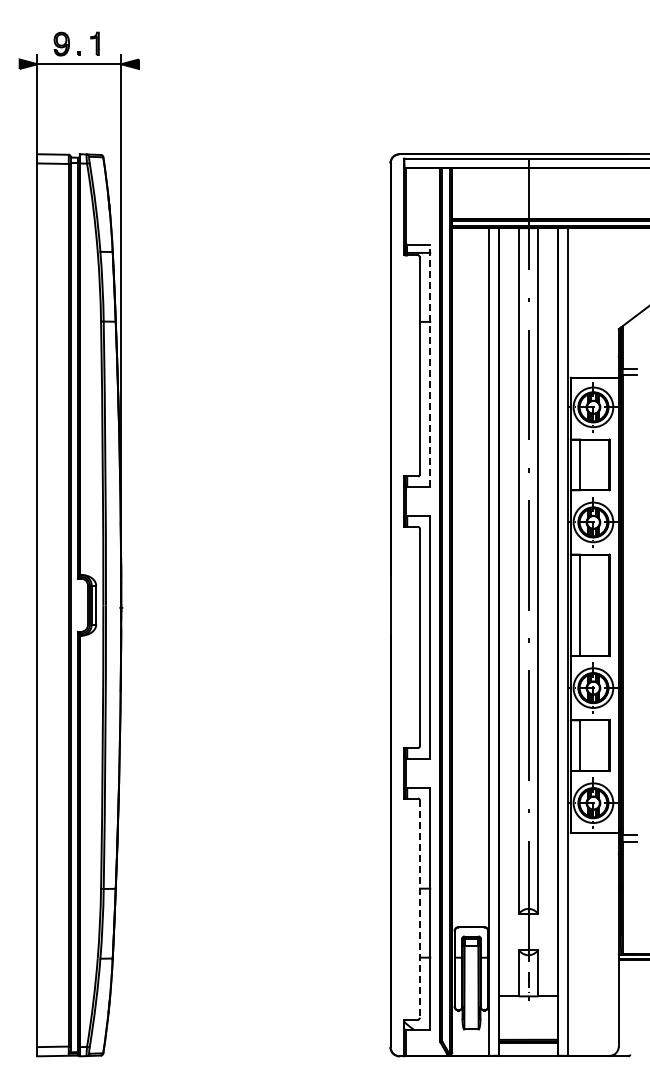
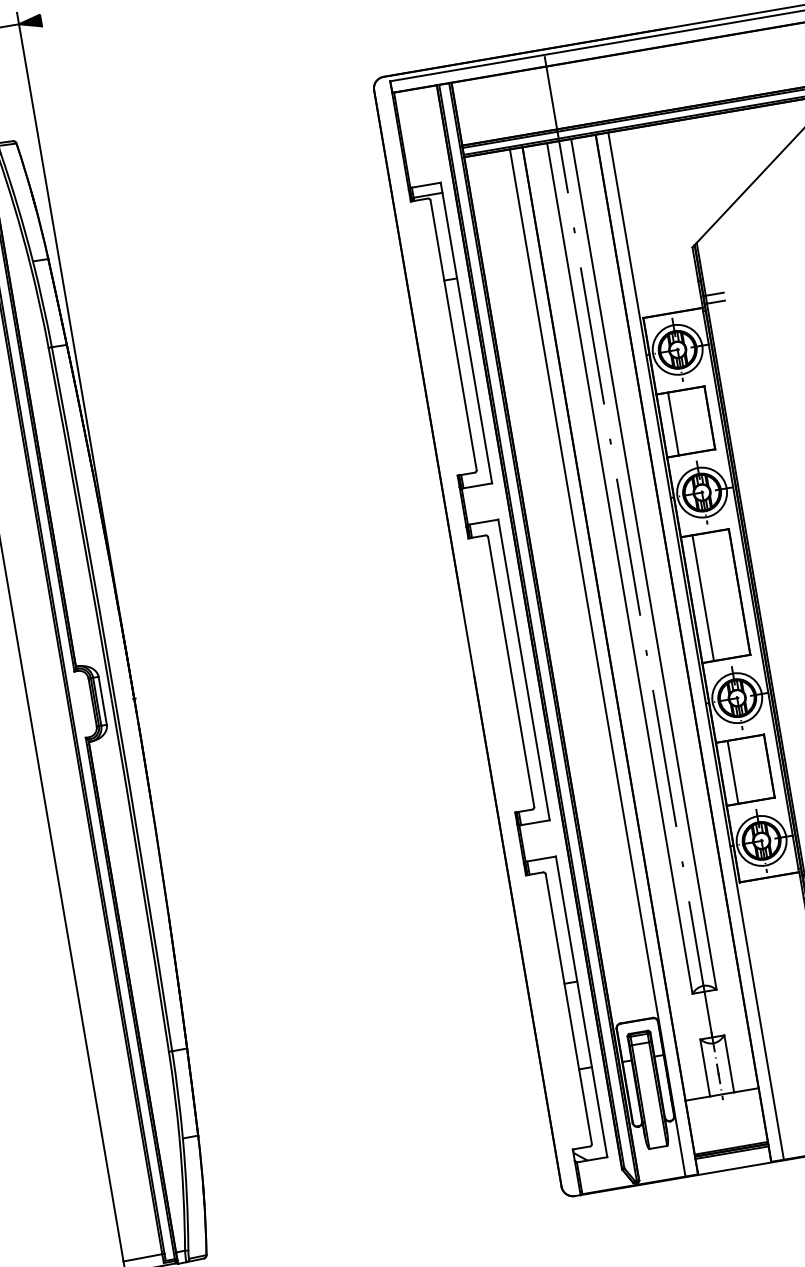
line: (430, 365) -> (466, 332), dashed -> solid
line: (419, 909) -> (568, 1009), dashed -> solid

